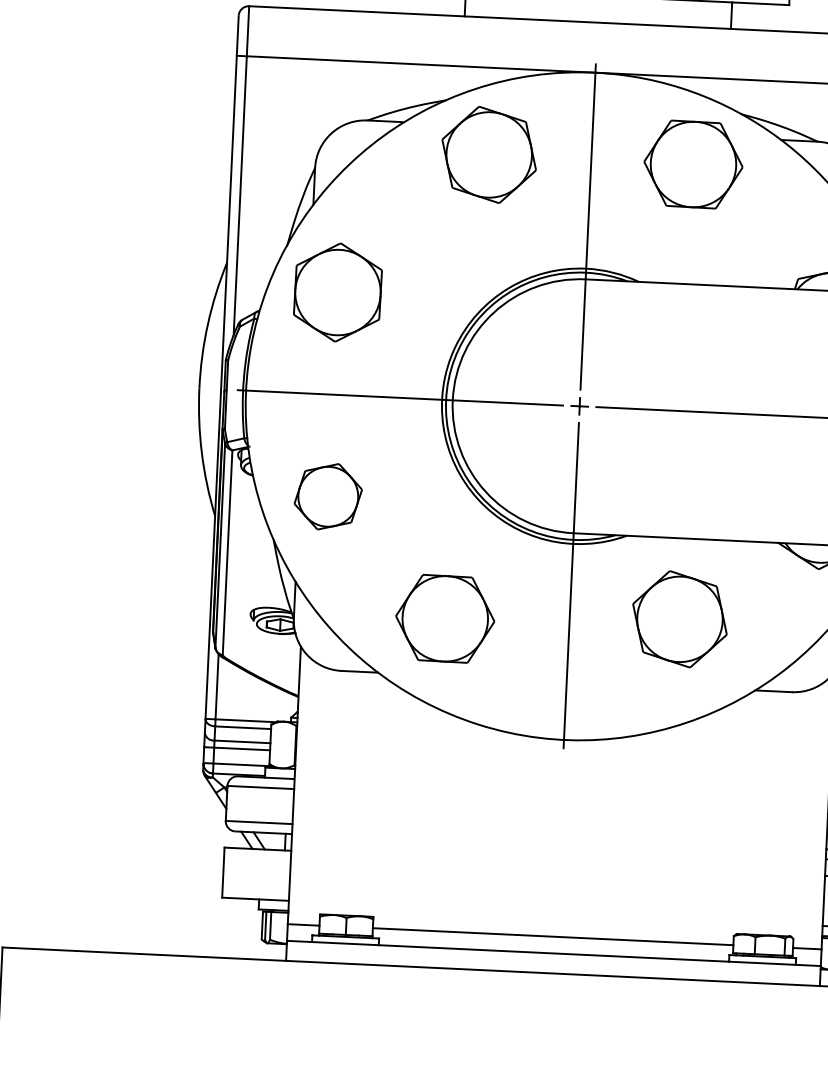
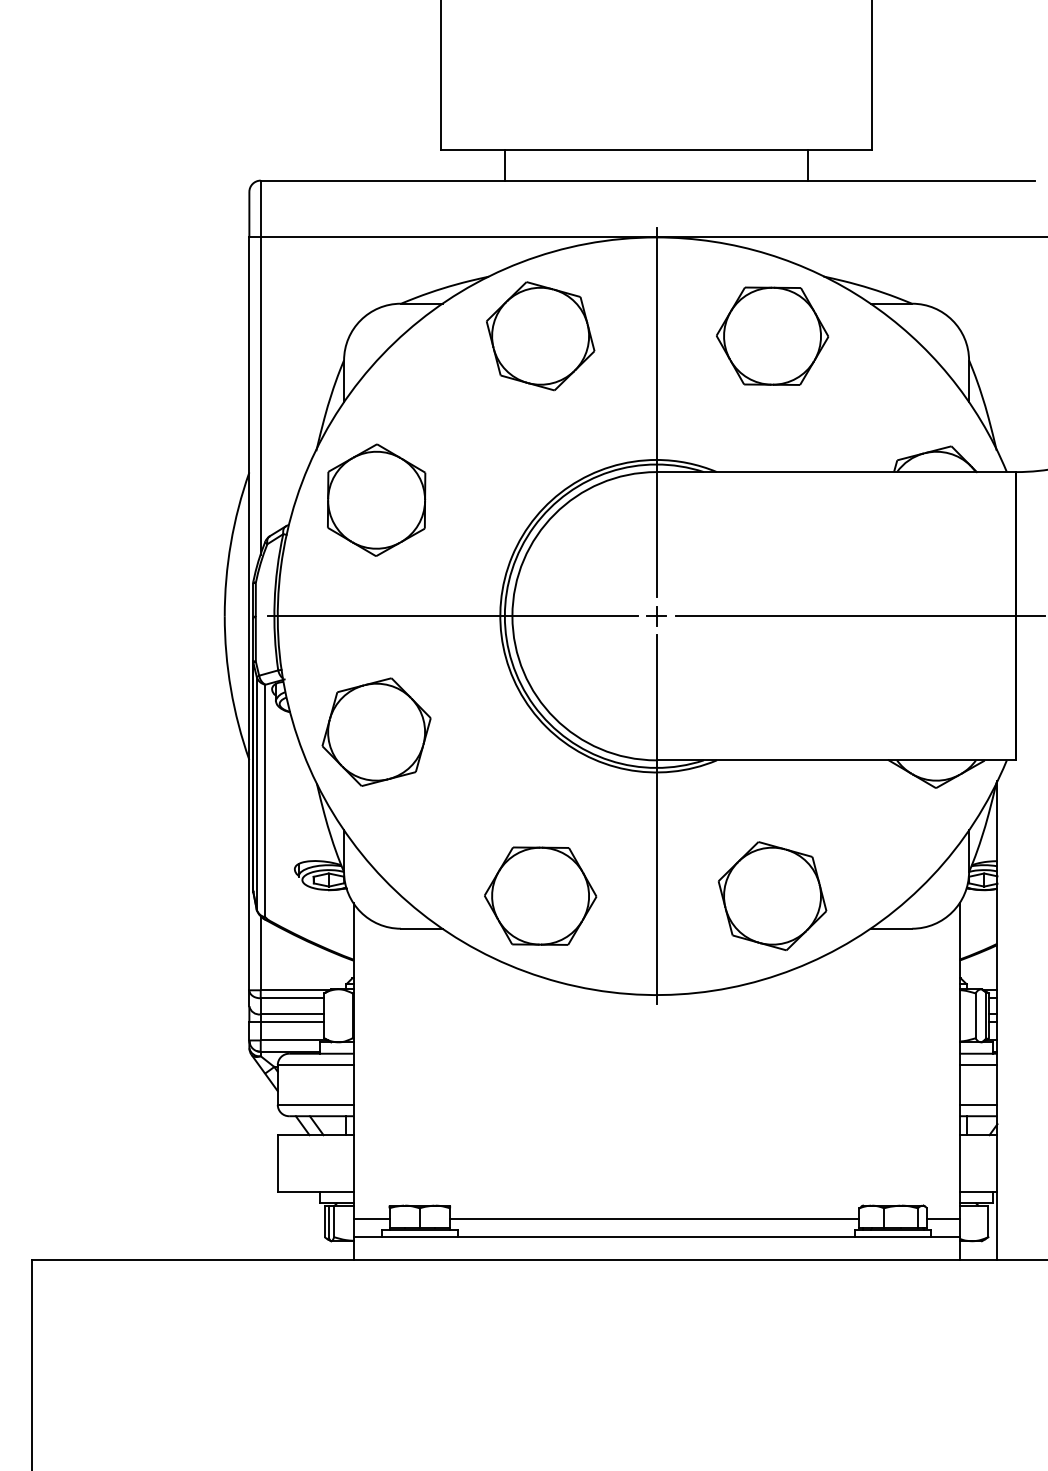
part: (328, 496) -> (376, 731), size x1.43
part: (445, 618) -> (540, 895), moved
part: (679, 618) -> (772, 895), moved

